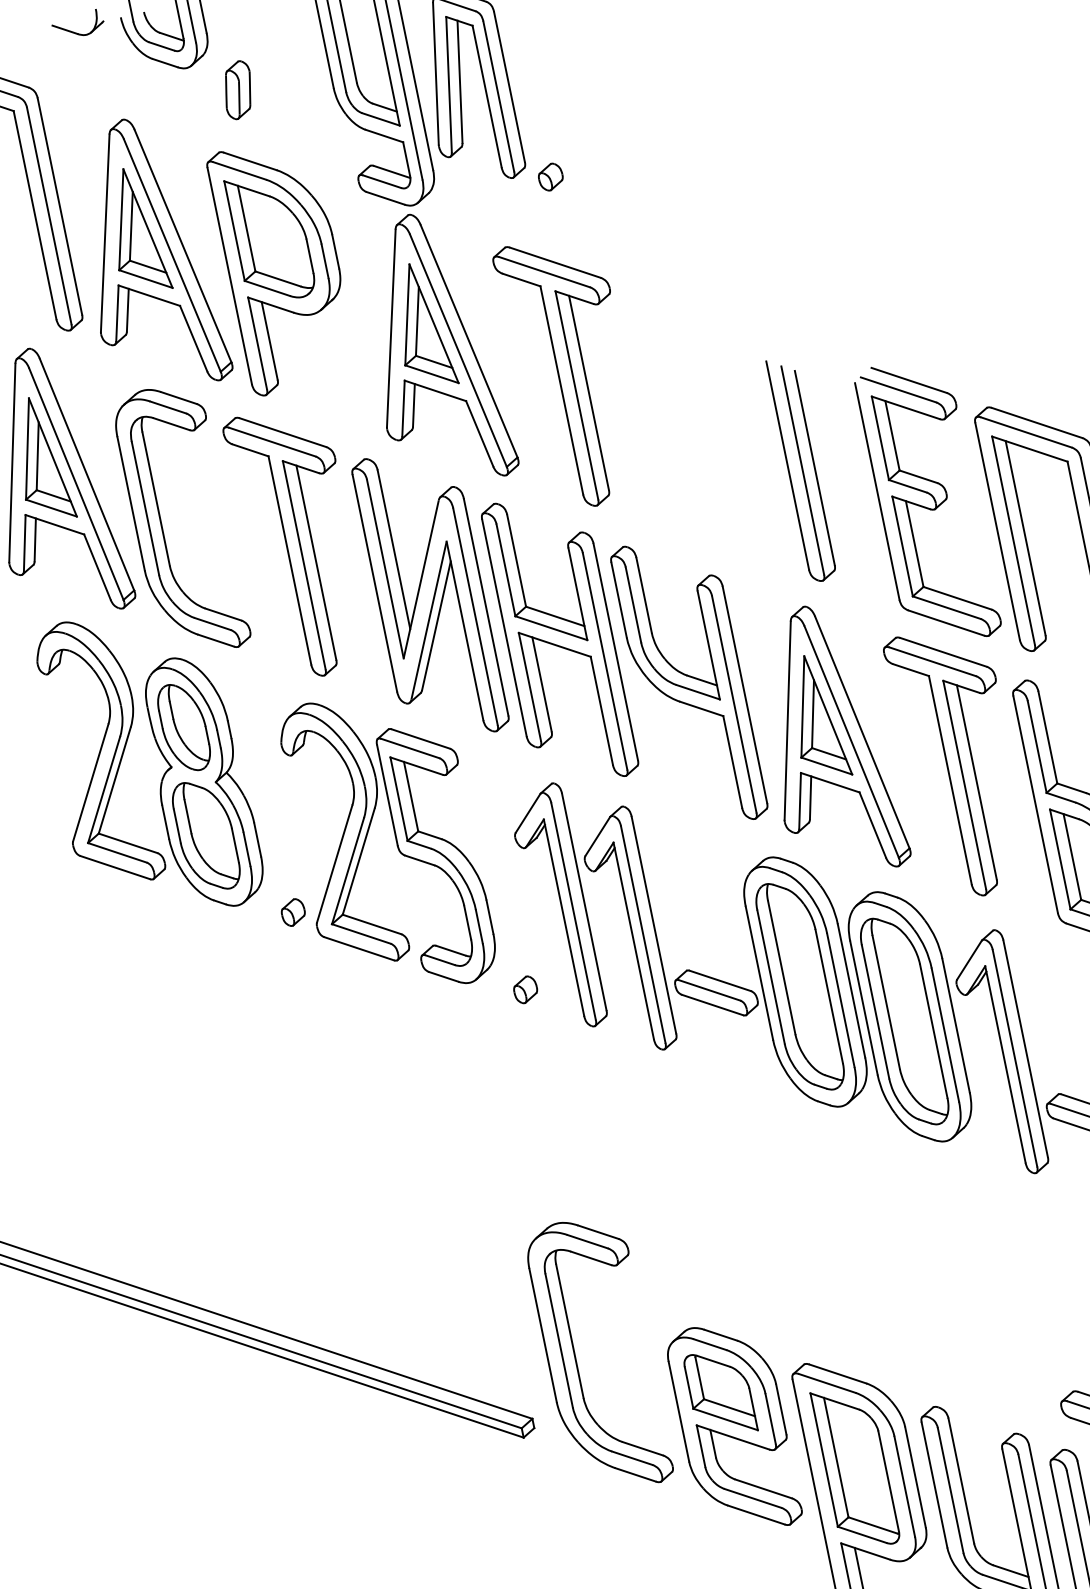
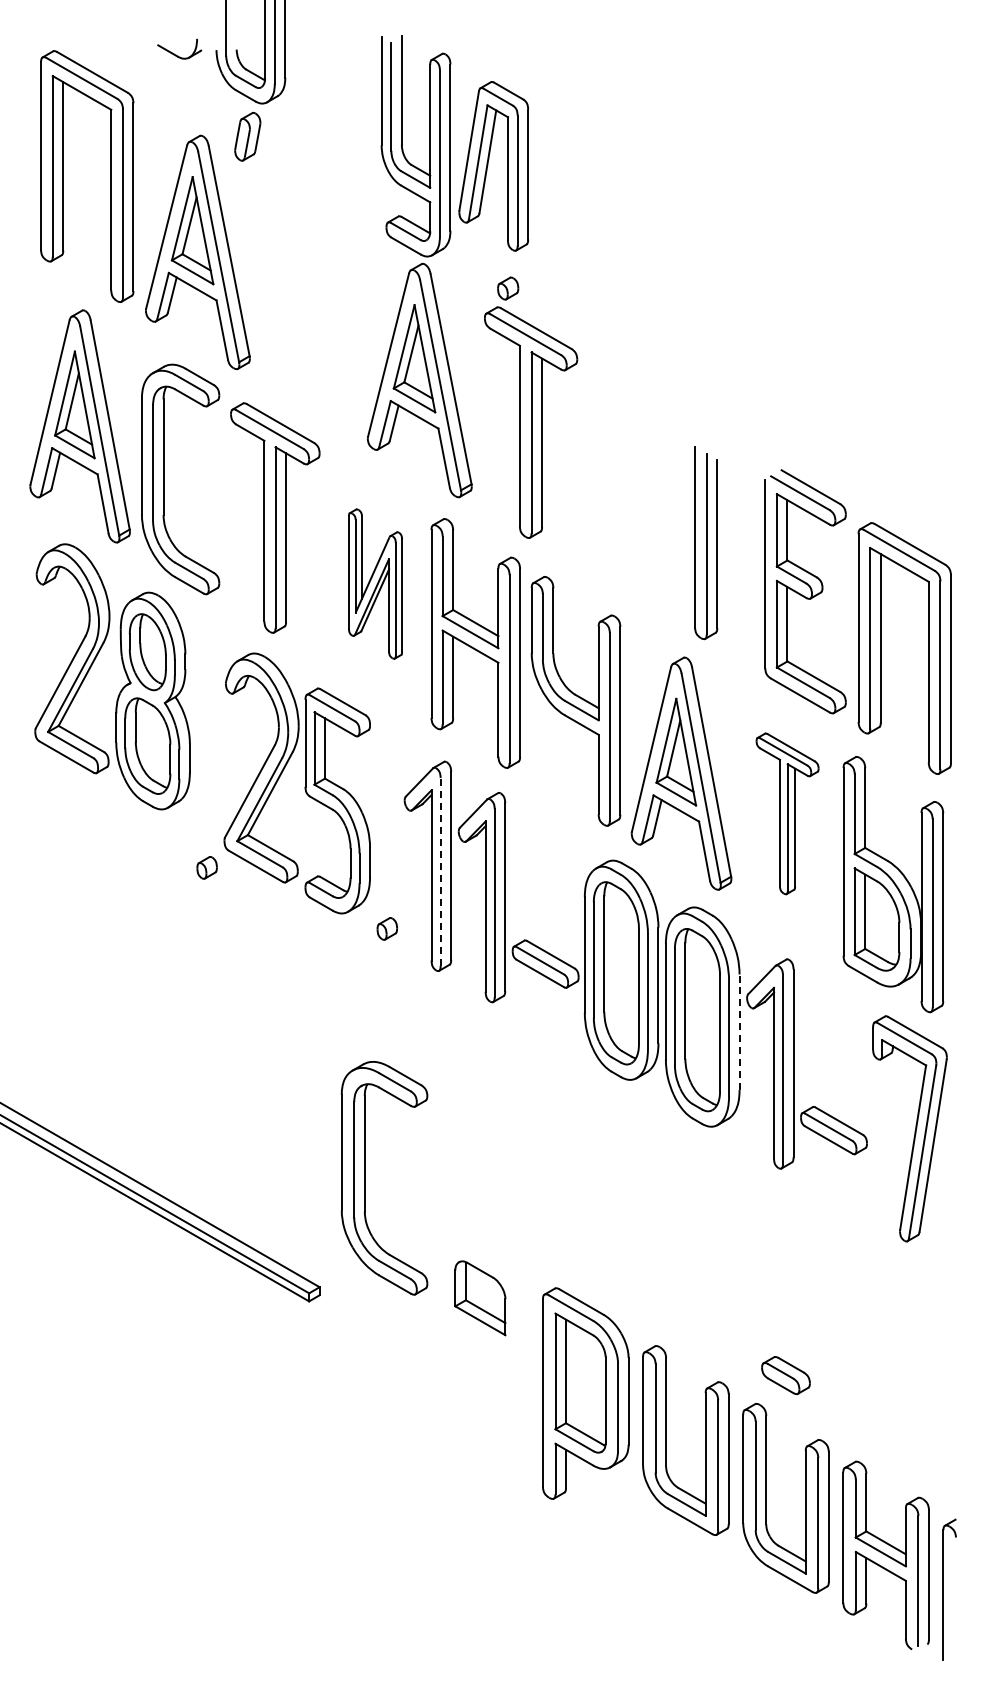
part: (237, 89) -> (247, 136), moved
part: (551, 176) -> (508, 288), moved
part: (283, 265) -> (309, 284), removed
part: (430, 594) -> (375, 583), size x0.6
part: (959, 762) -> (787, 813), size x0.7
line: (573, 911) -> (440, 871), solid -> dashed
part: (292, 912) -> (206, 867), moved
line: (956, 1025) -> (739, 1032), solid -> dashed
part: (576, 1359) -> (365, 1178), moved
part: (733, 1428) -> (485, 1329), removed

